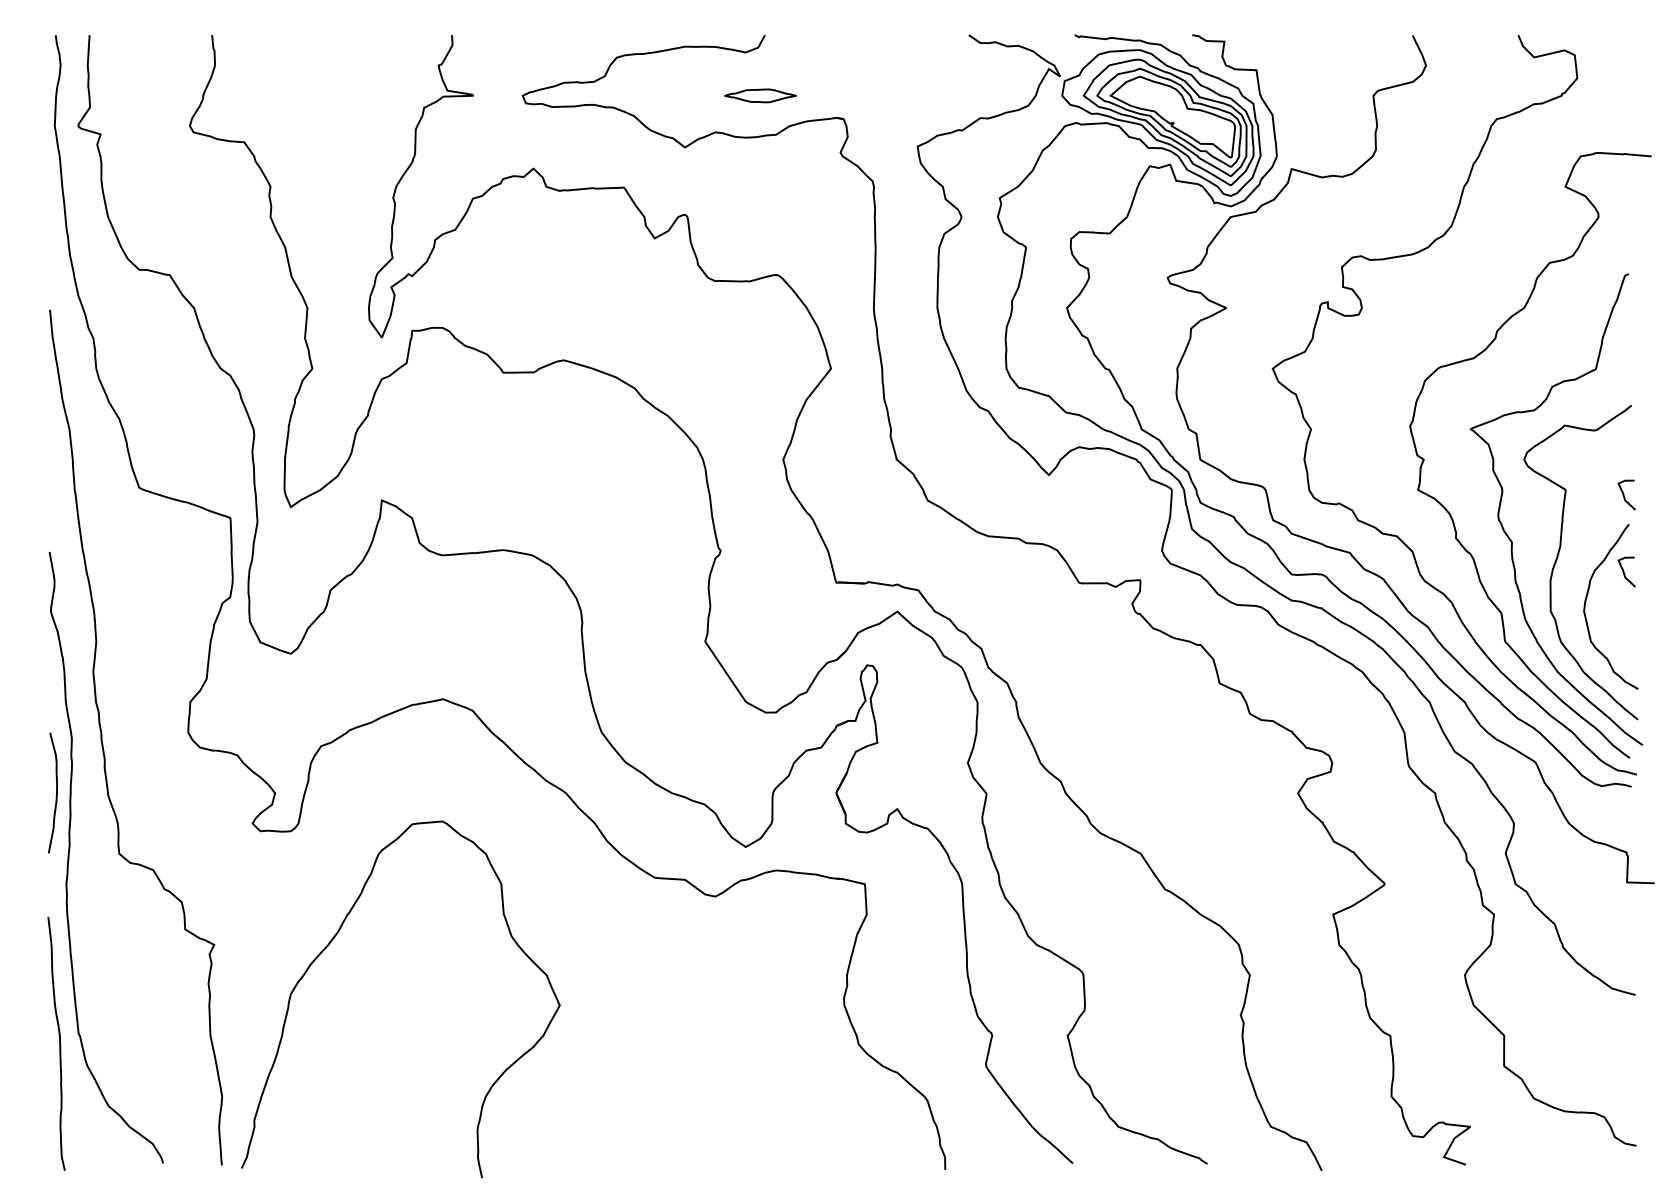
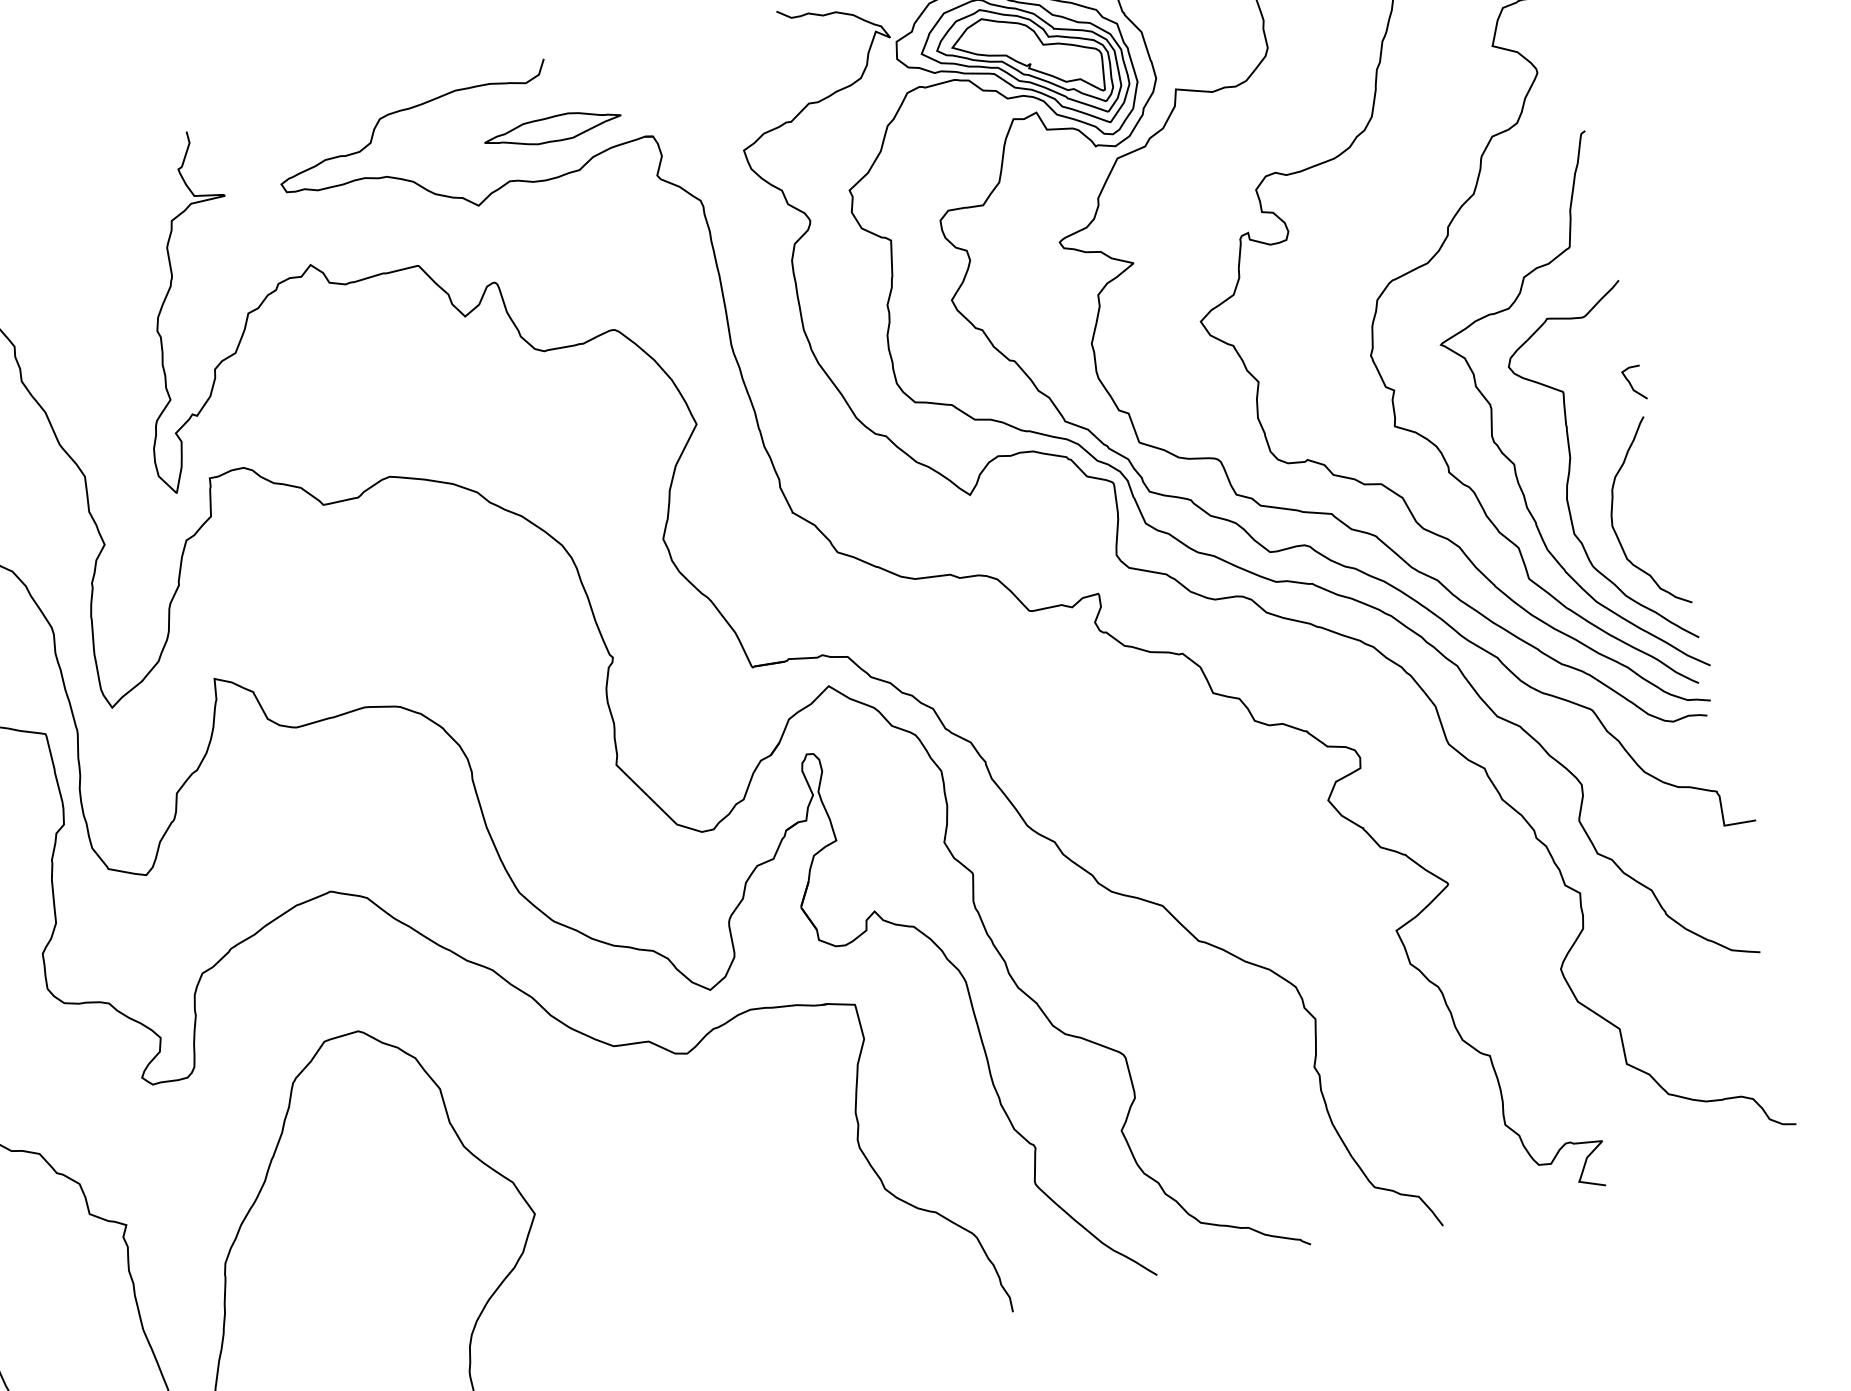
part: (760, 95) -> (552, 128), size x1.67
curve: (1624, 571) -> (1649, 471), removed

